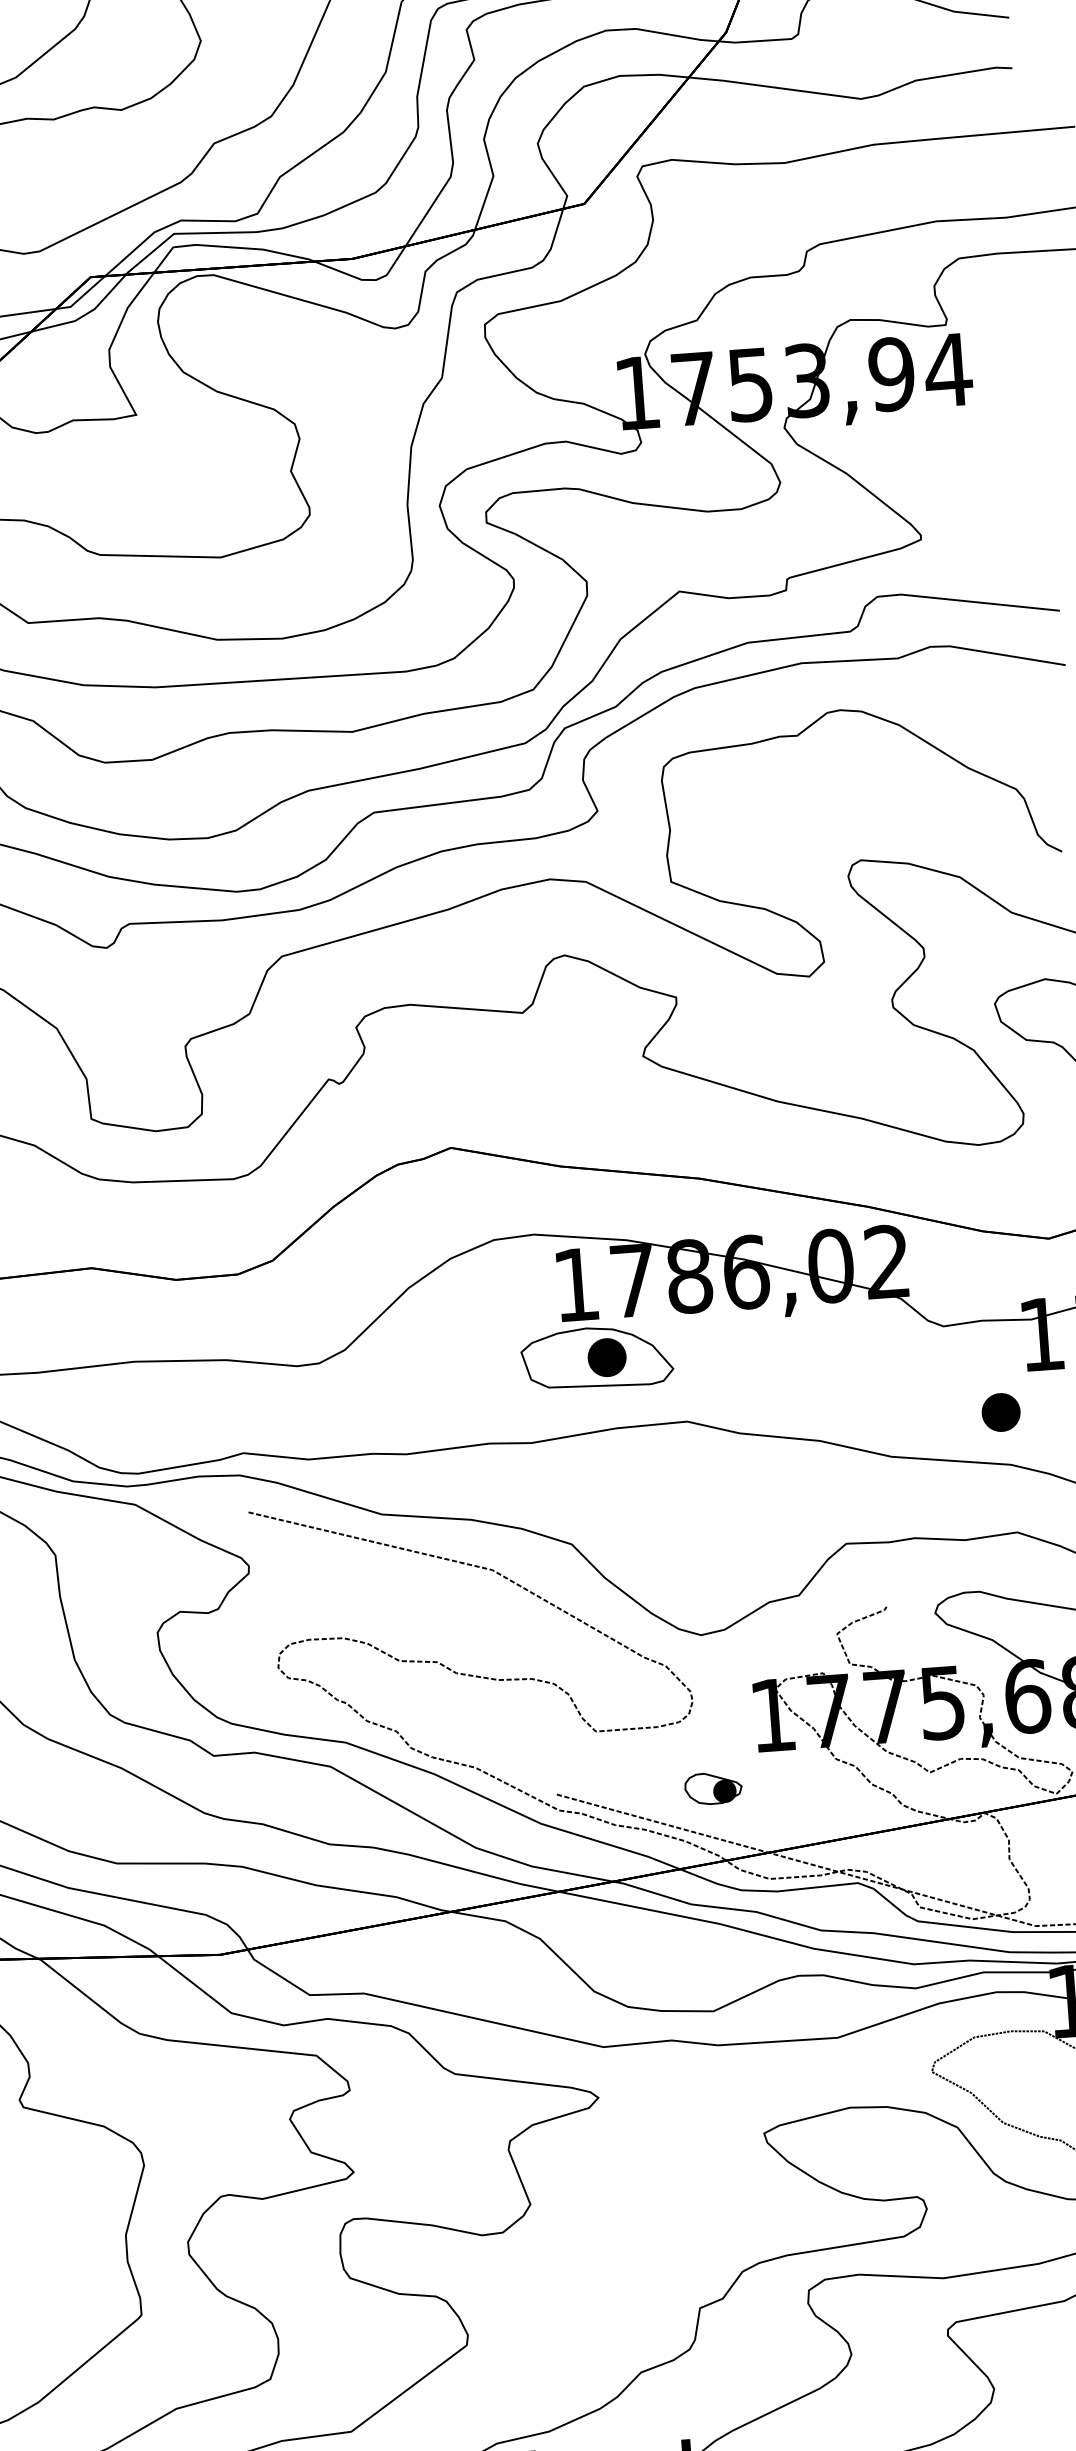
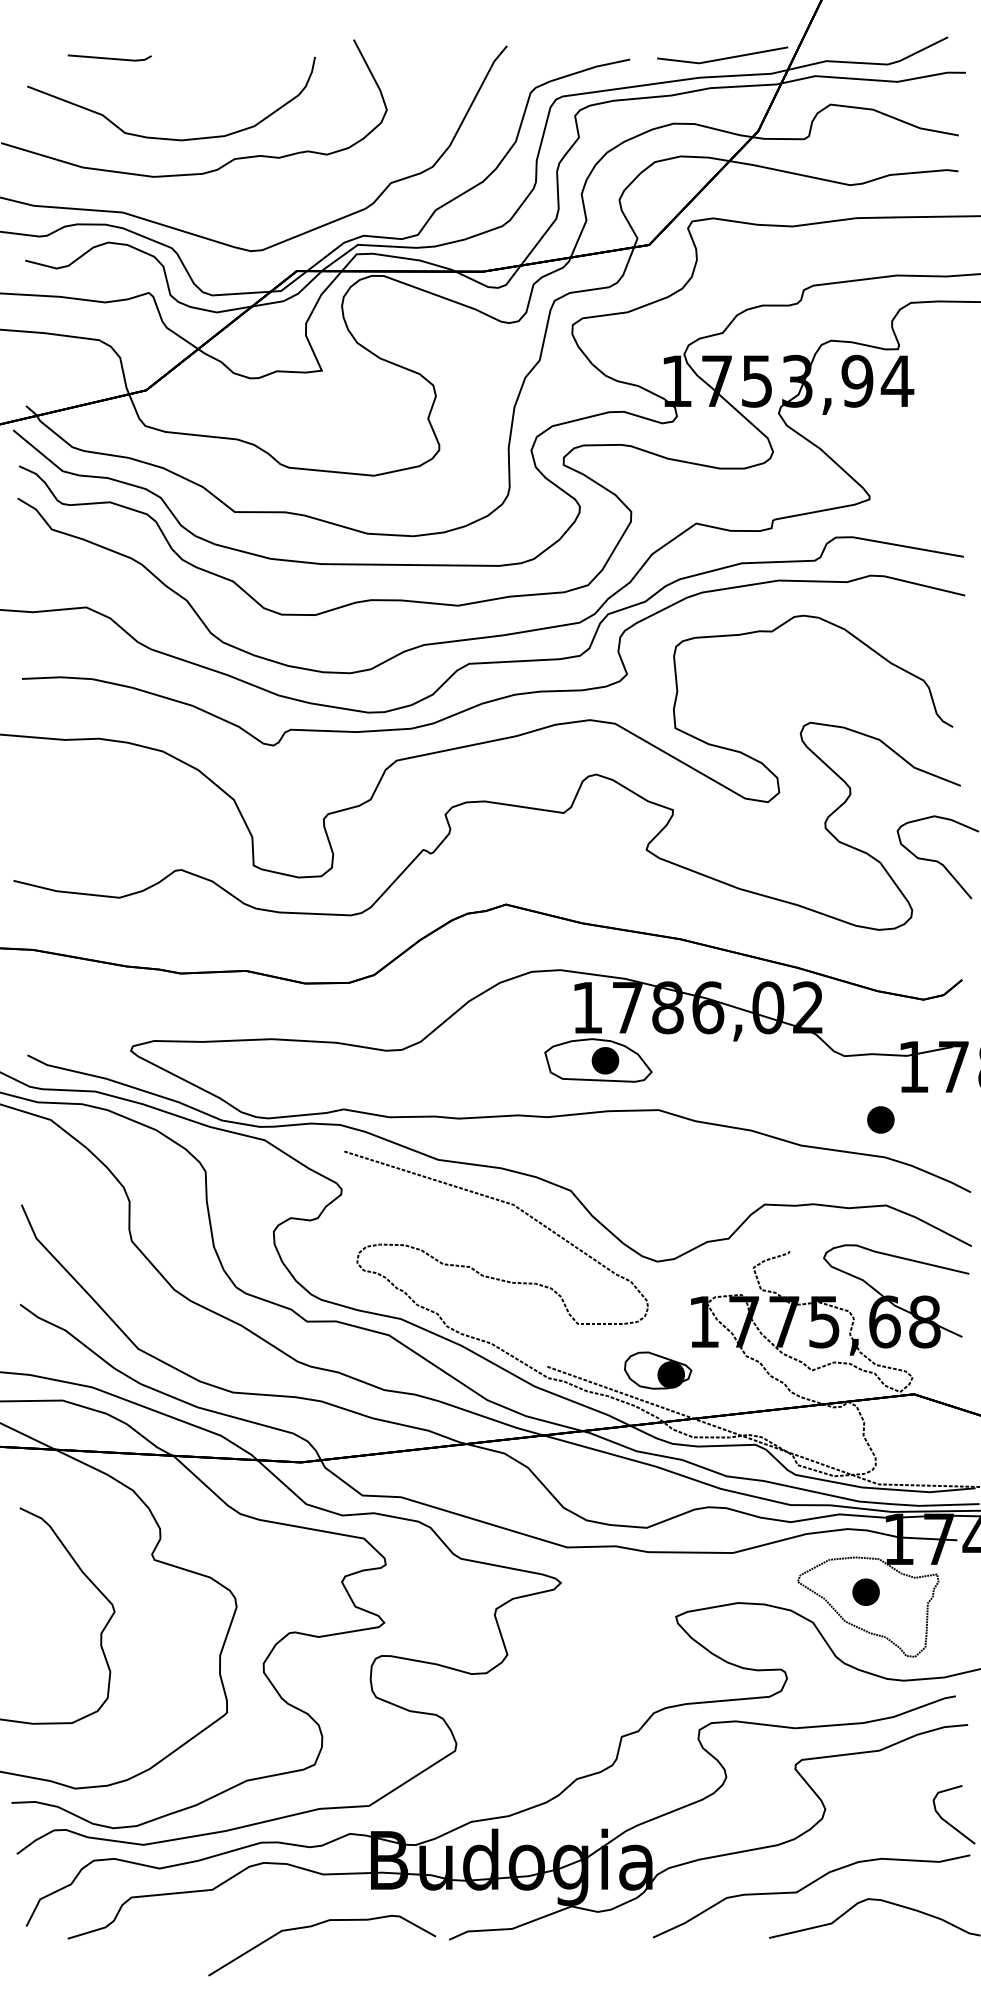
part: (713, 1788) -> (658, 1370), size x1.67
part: (1028, 2078) -> (865, 1591), added

